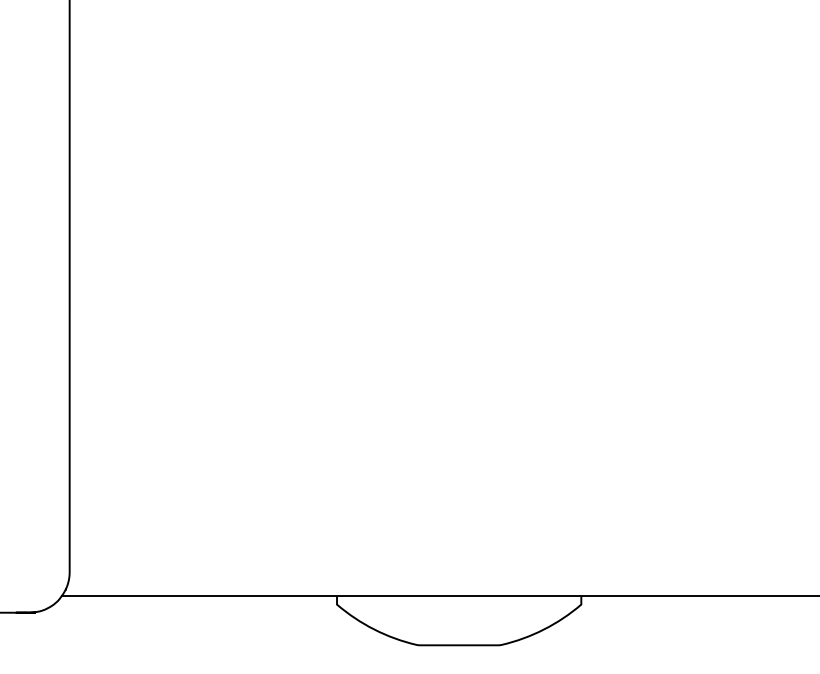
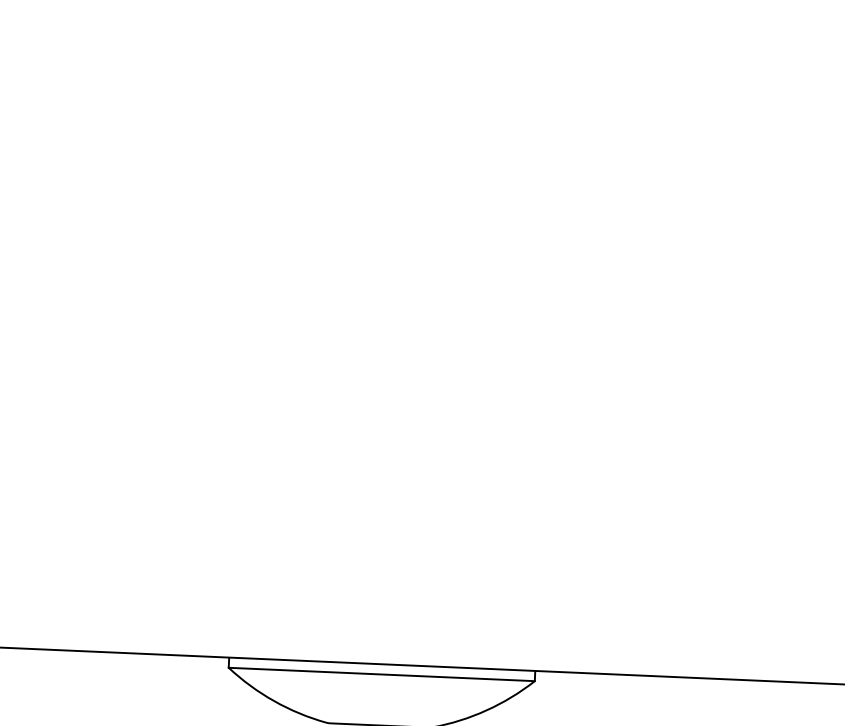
line: (459, 604) -> (382, 674), added

